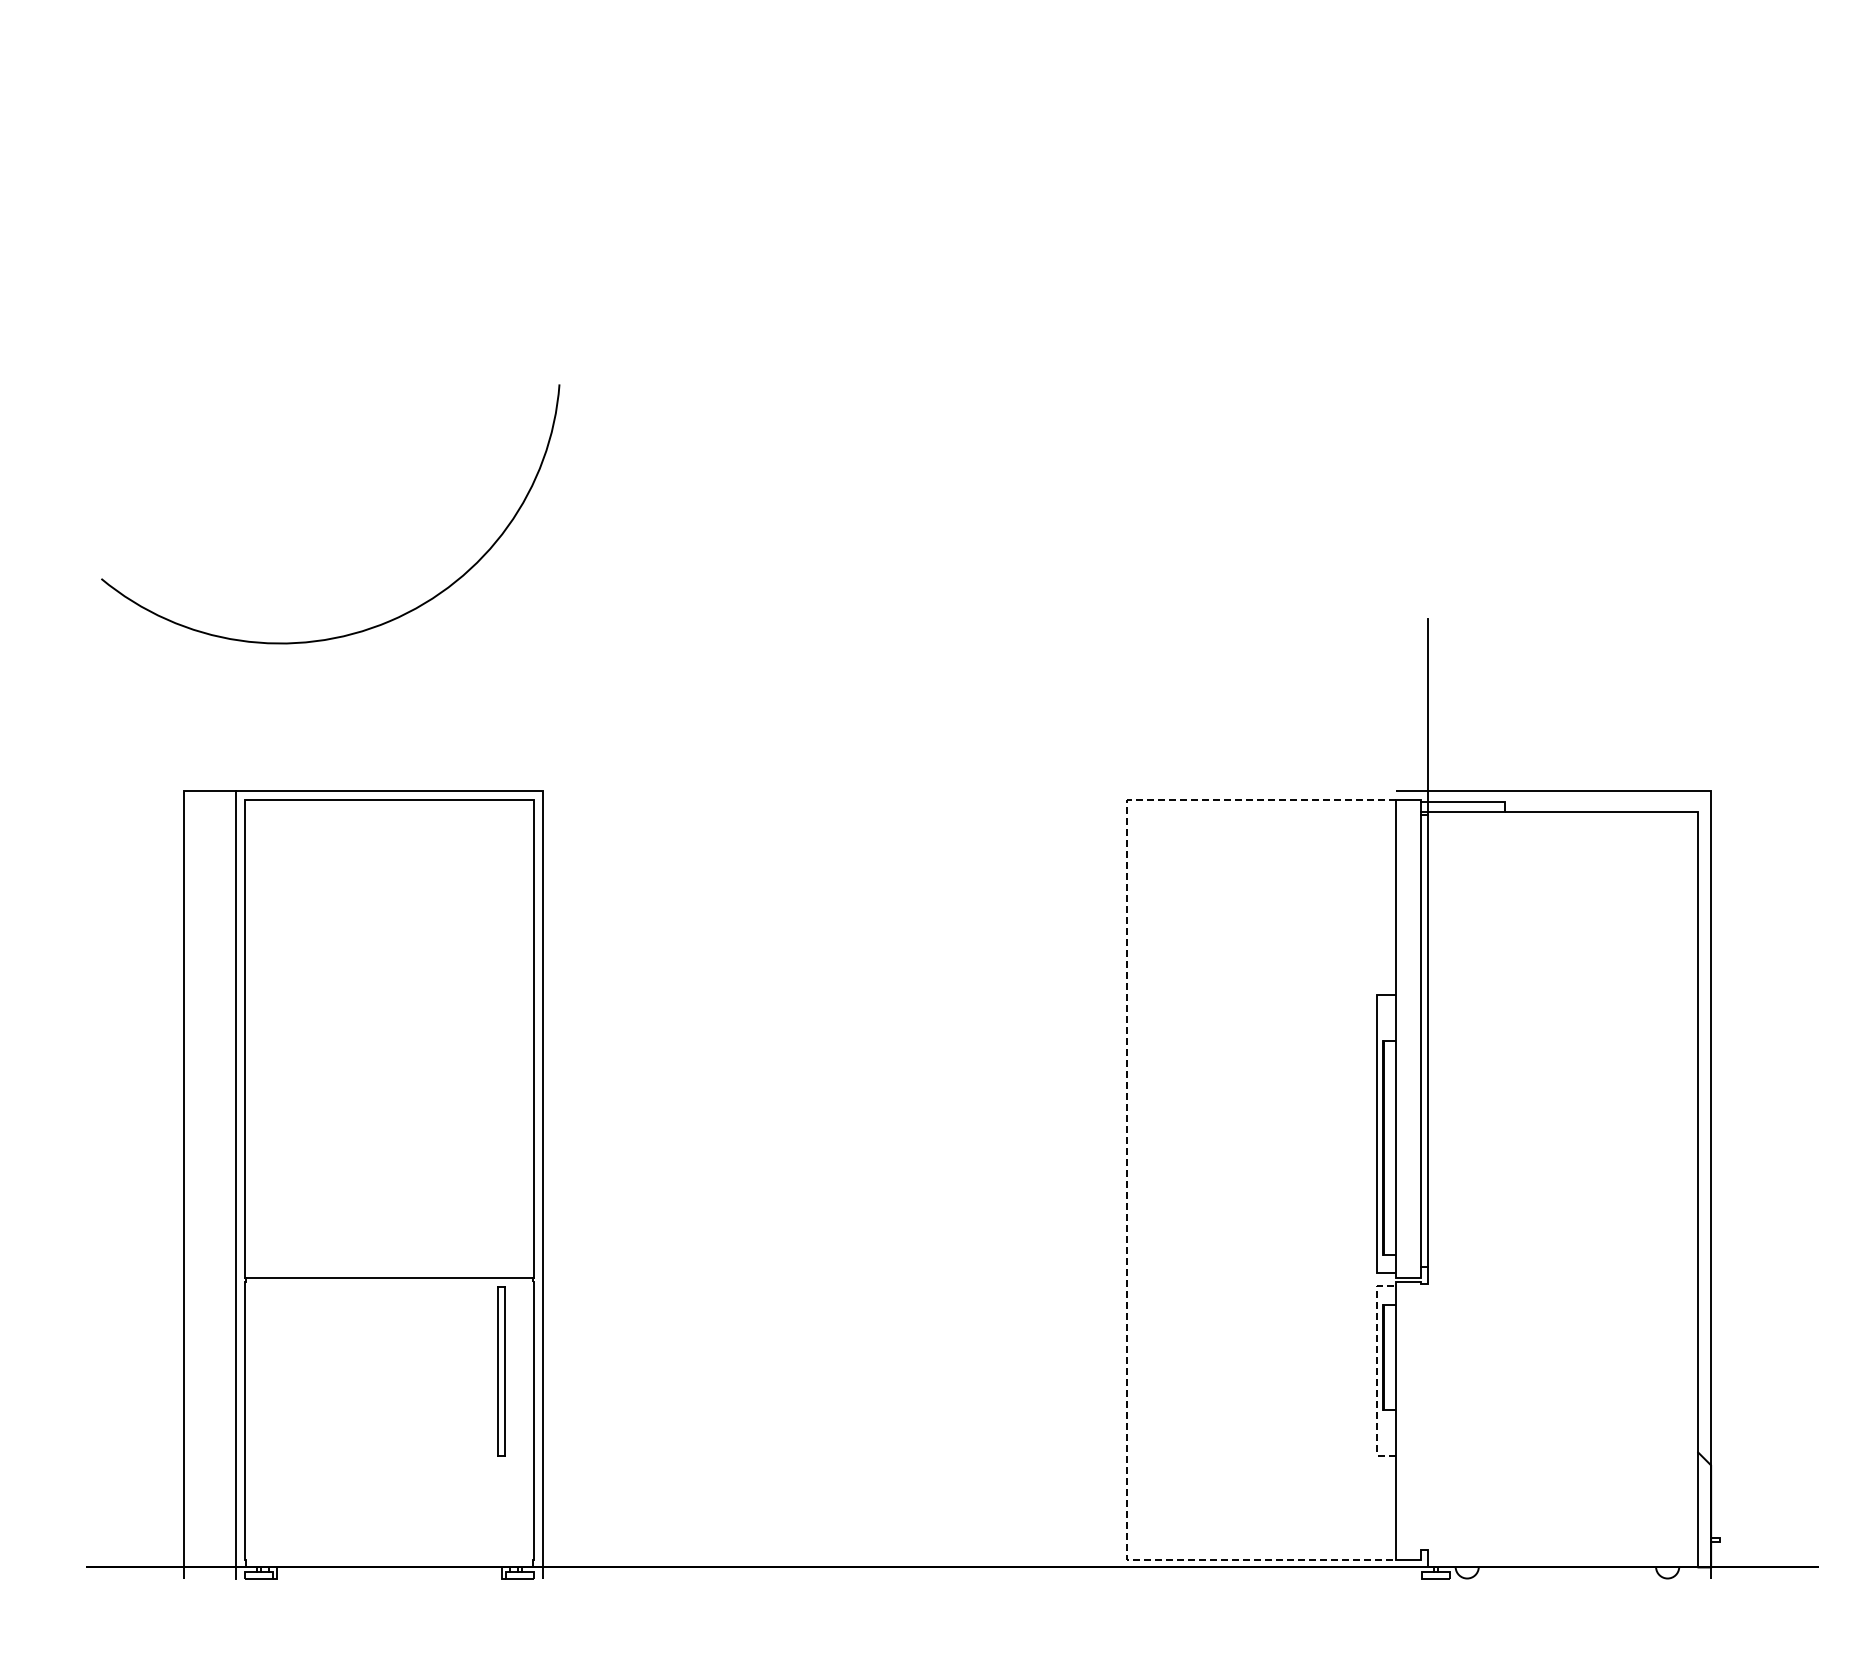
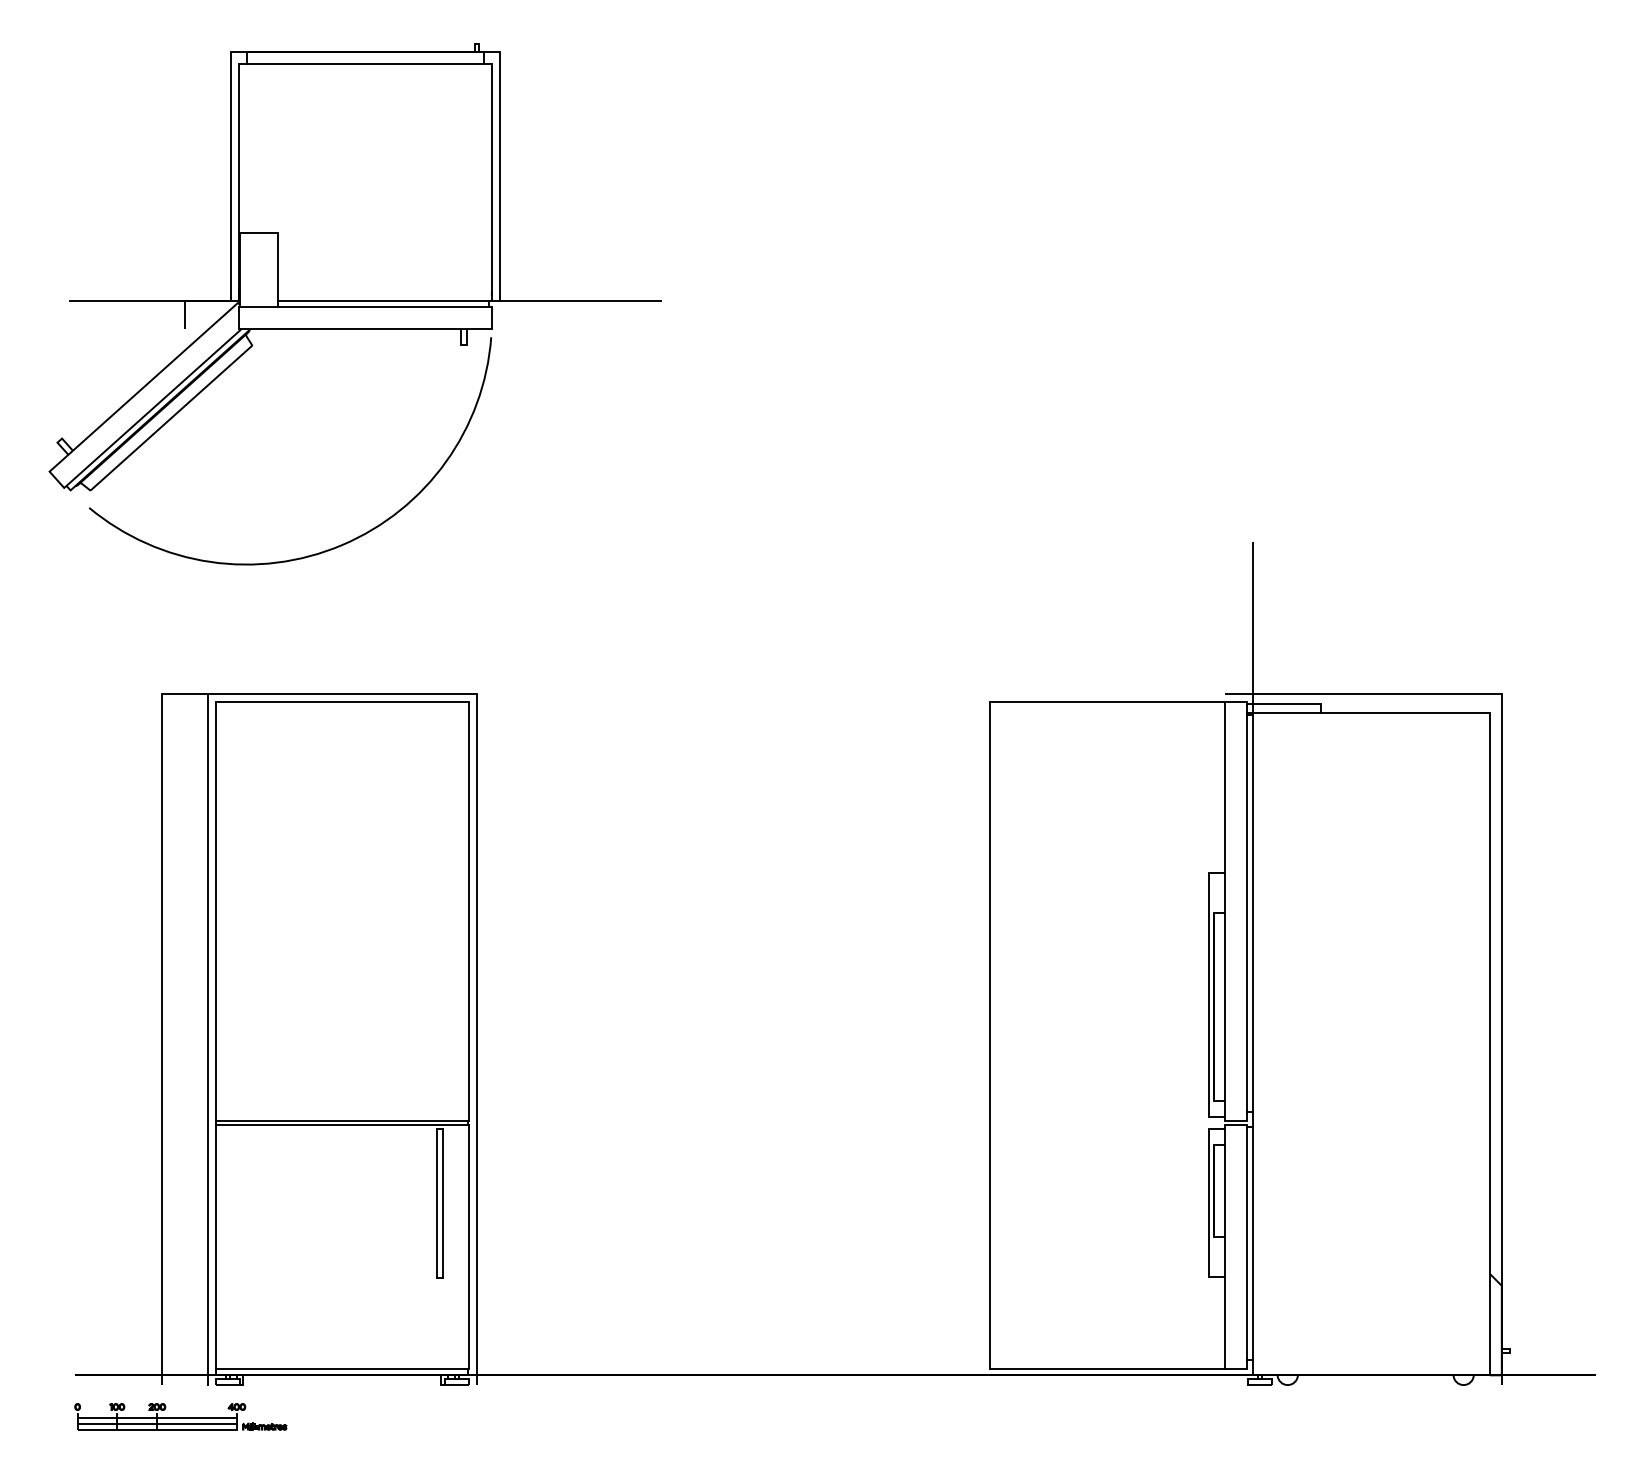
part: (404, 304) -> (355, 267), added
line: (1127, 1179) -> (989, 1034), dashed -> solid
line: (389, 1282) -> (342, 1125), added
line: (1377, 1371) -> (1209, 1203), dashed -> solid
line: (1420, 1417) -> (1246, 1243), added
line: (1427, 1417) -> (1252, 1243), added
line: (389, 1559) -> (342, 1368), added
part: (205, 1614) -> (180, 1416), added

